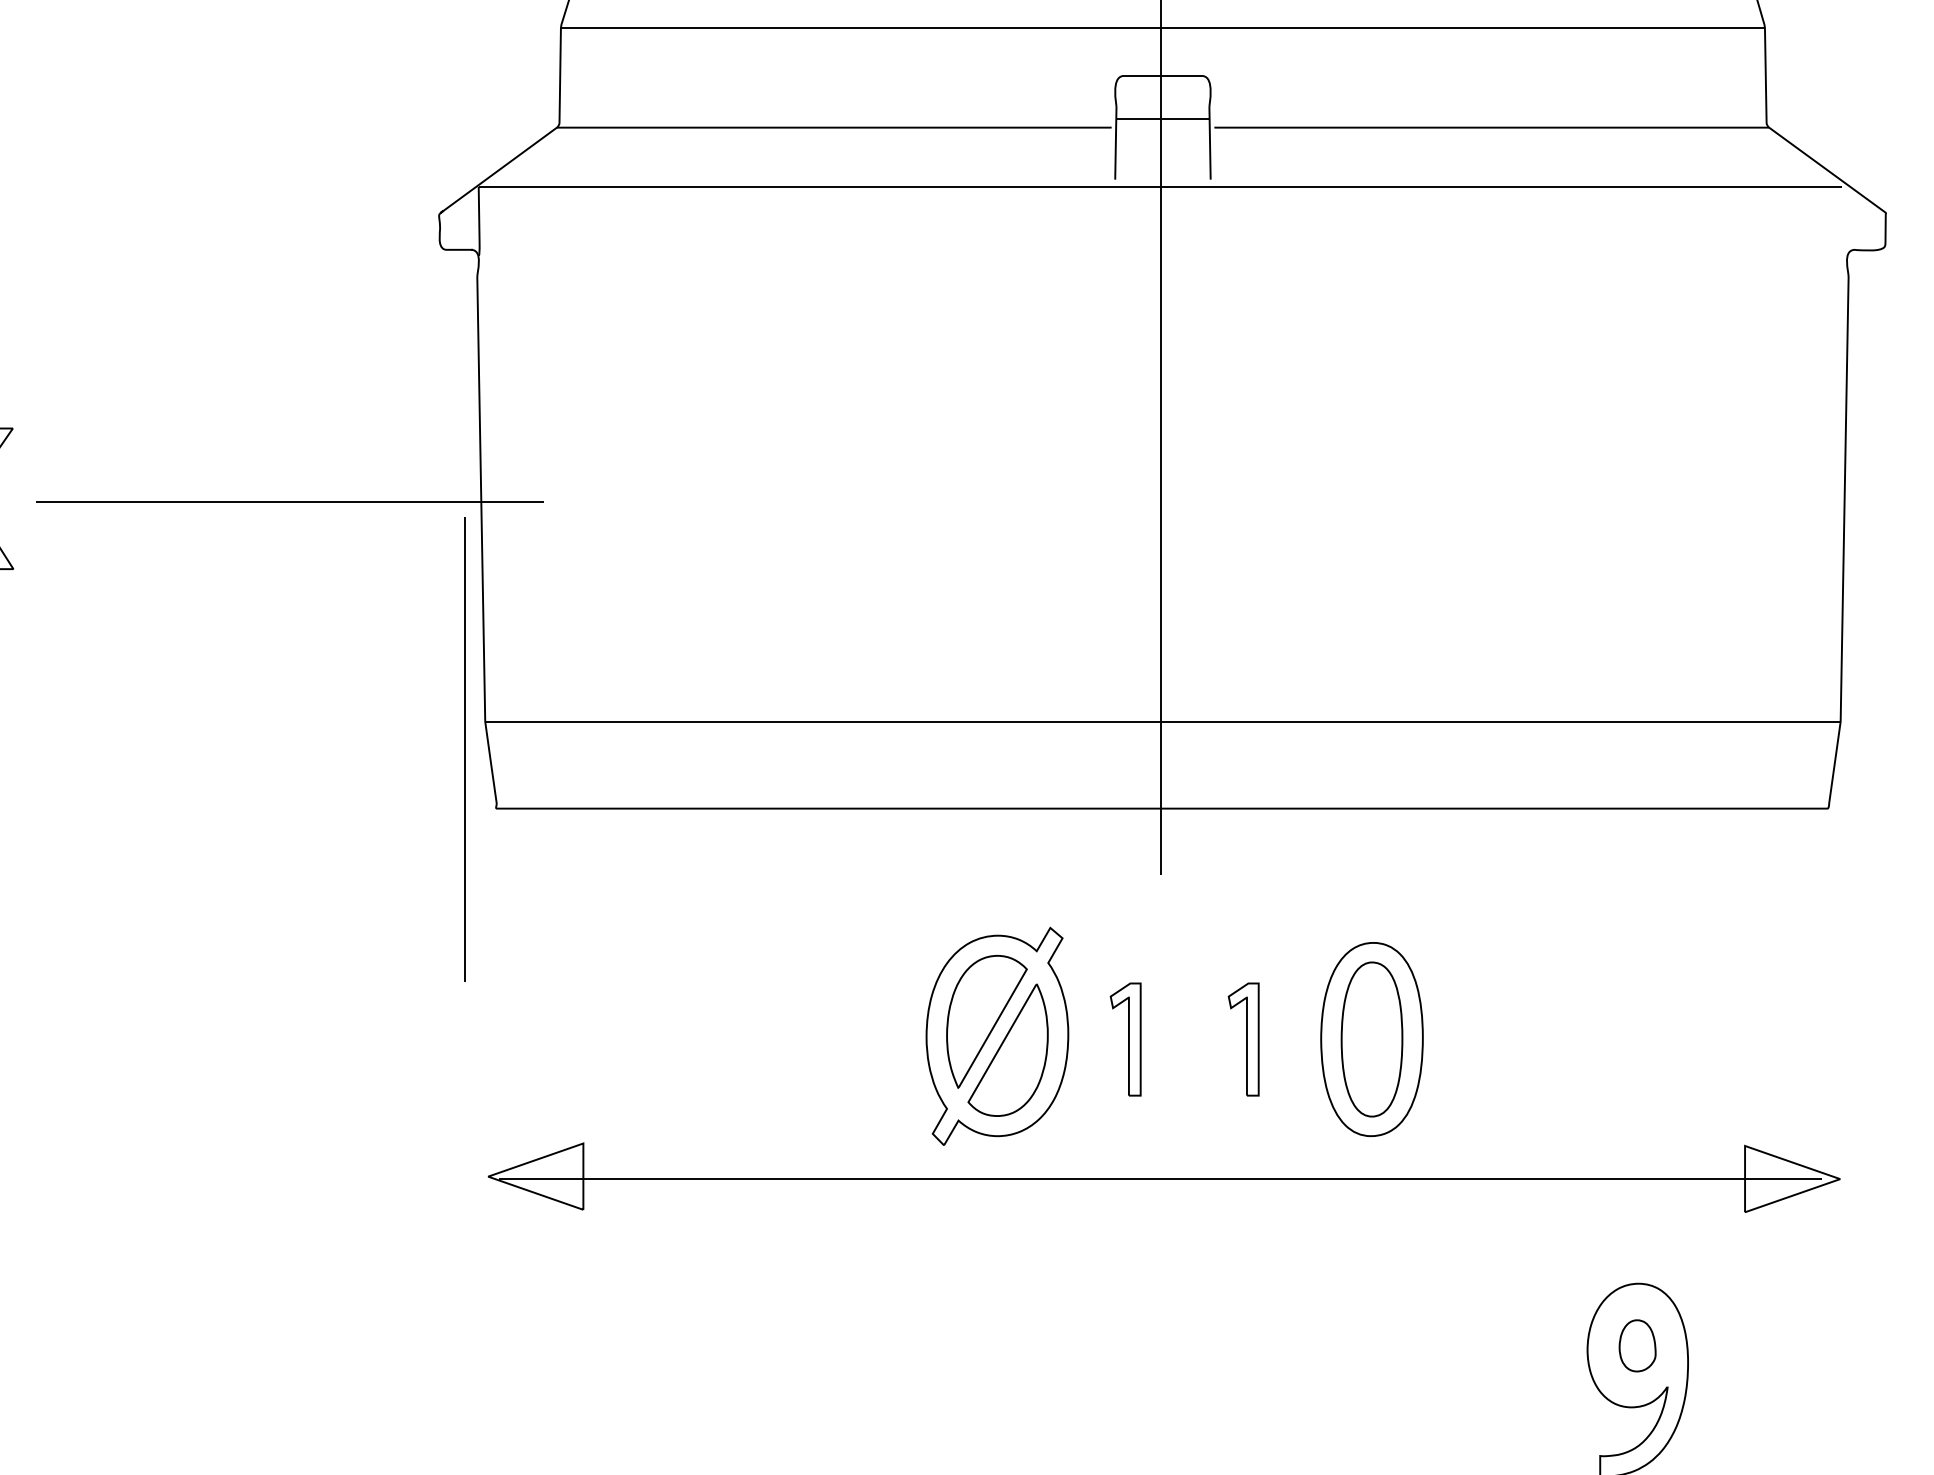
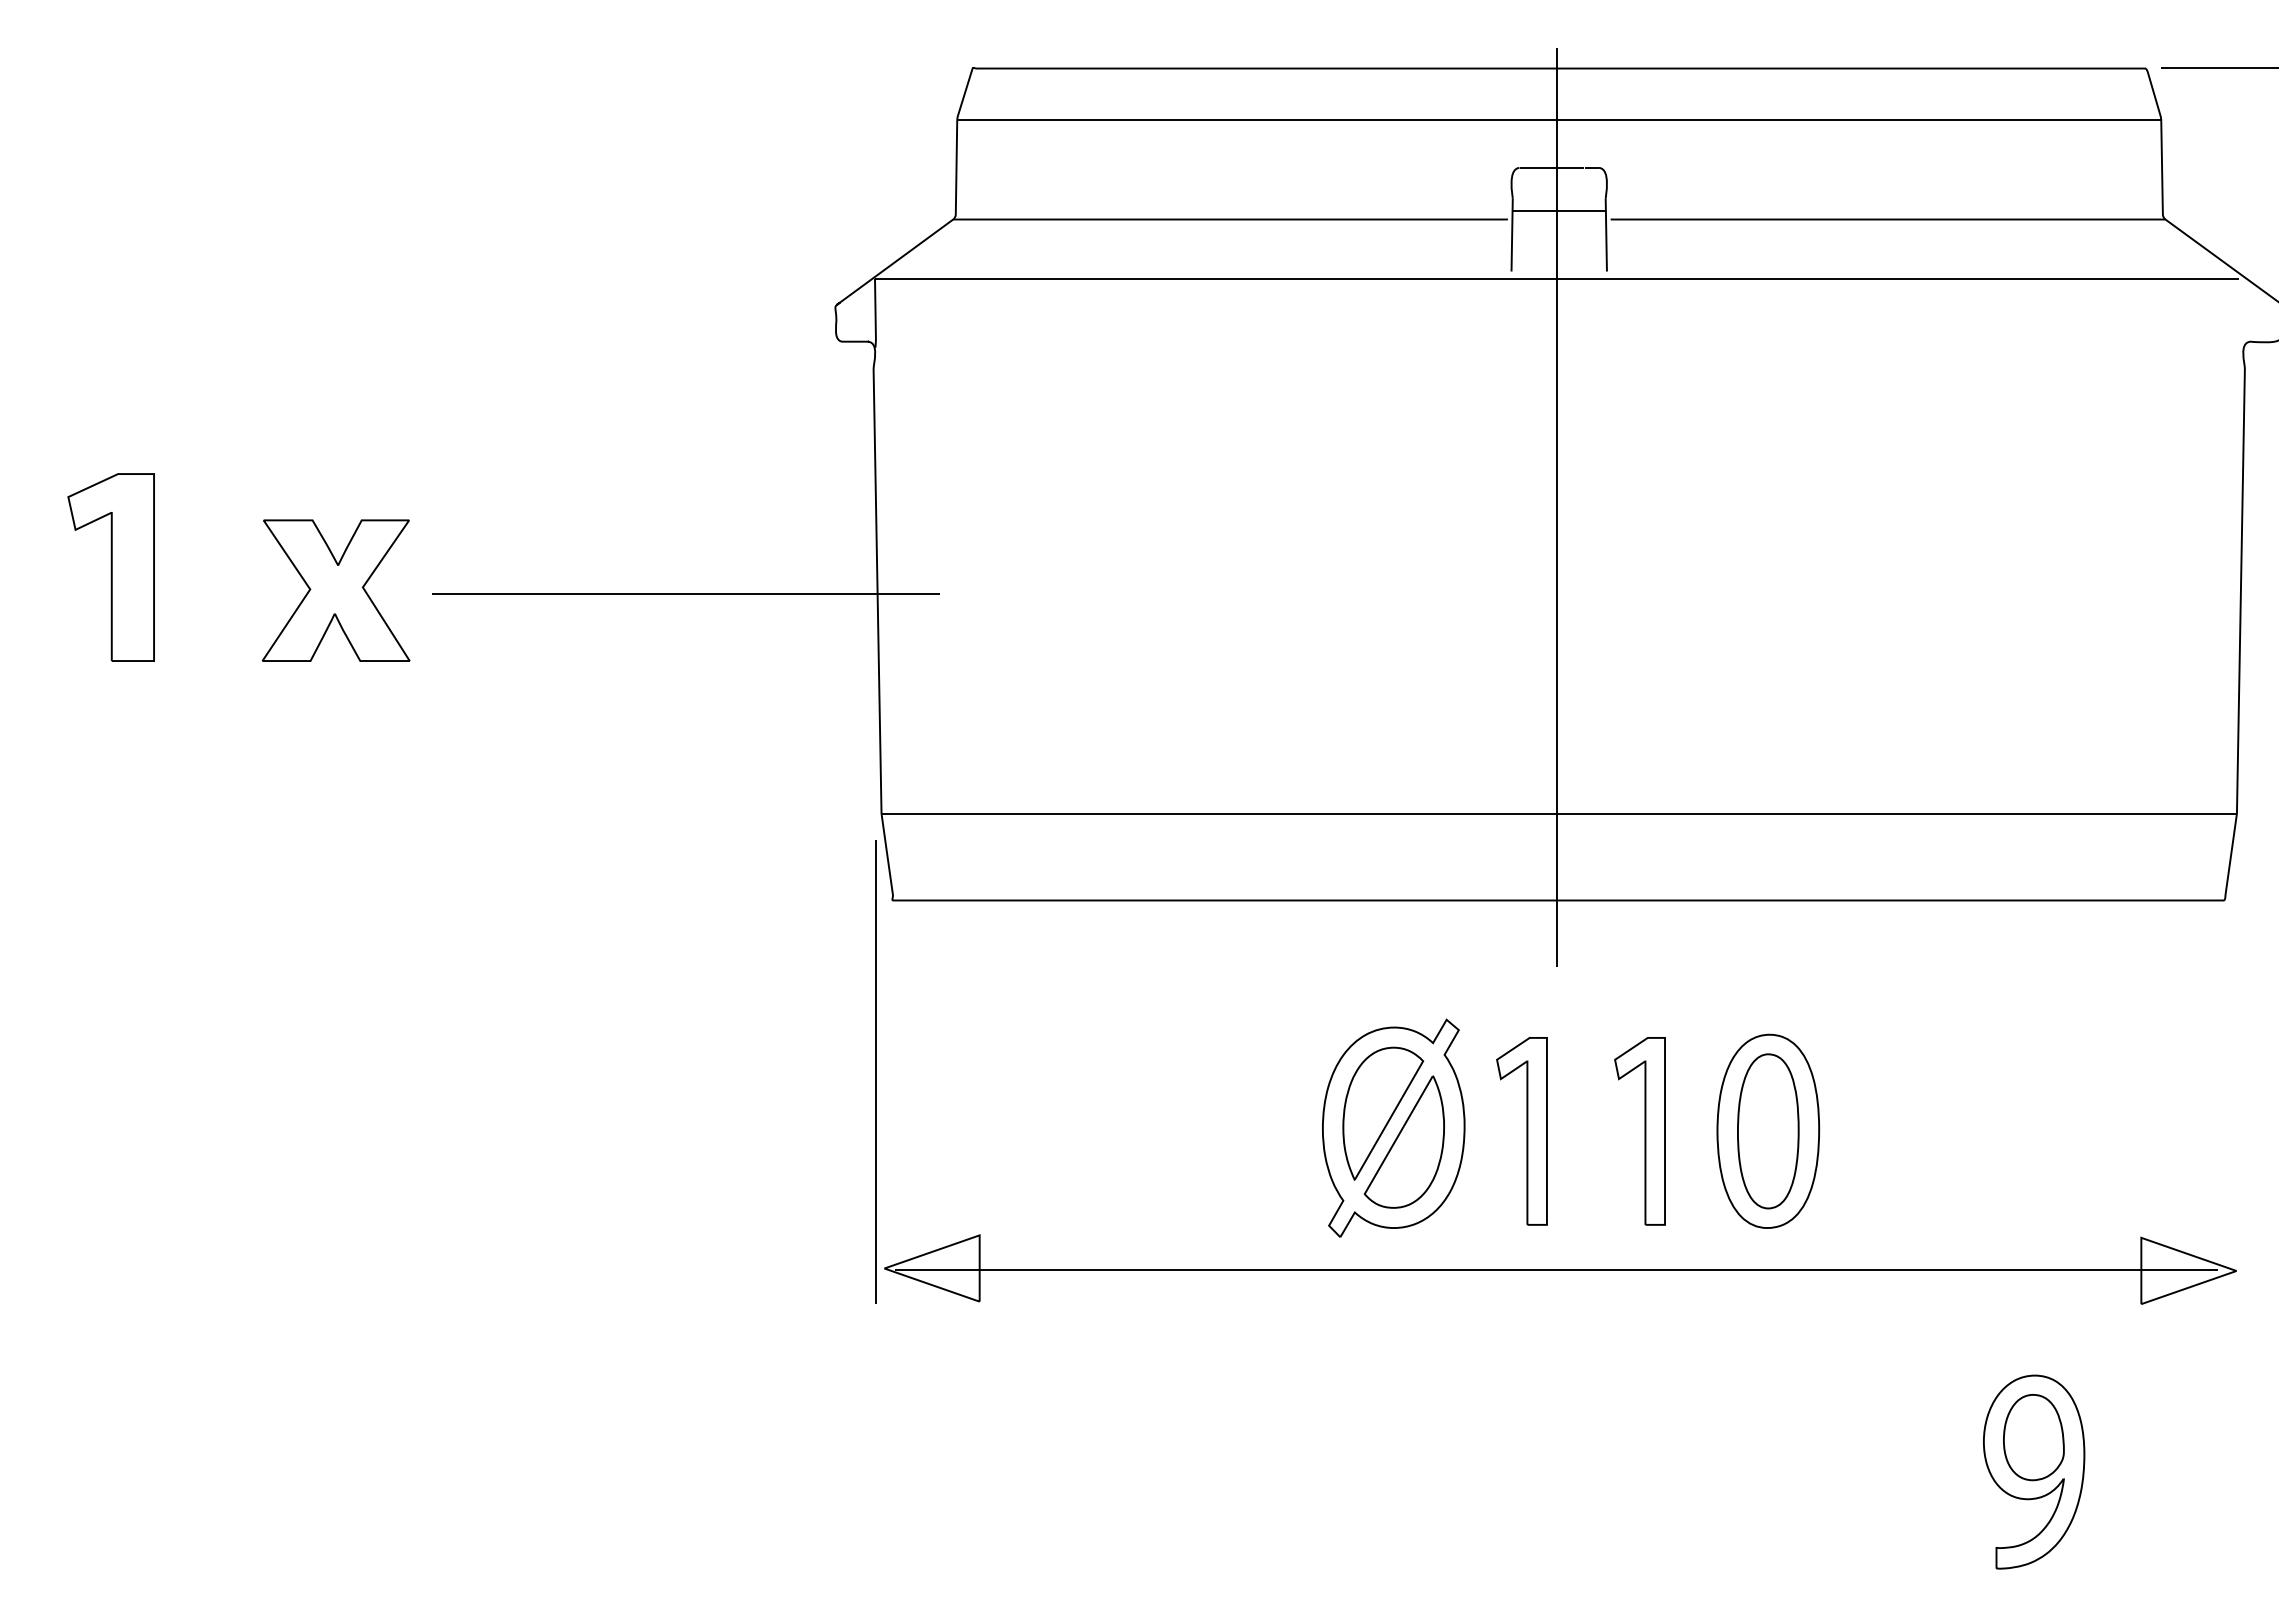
line: (464, 748) -> (875, 1071), moved
part: (1125, 1039) -> (1521, 1131), size x1.67
part: (1243, 1039) -> (1639, 1131), size x1.67
part: (1637, 1345) -> (2033, 1437), size x1.67

